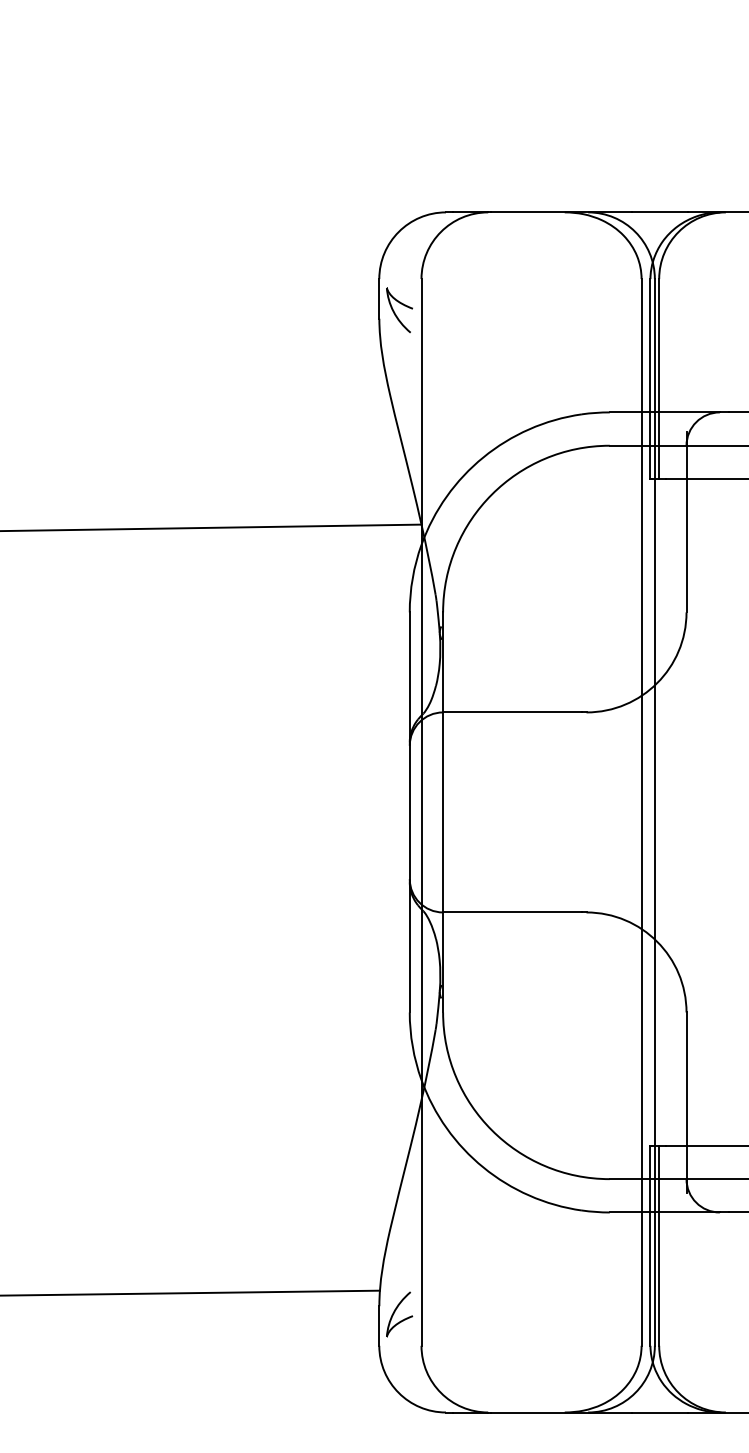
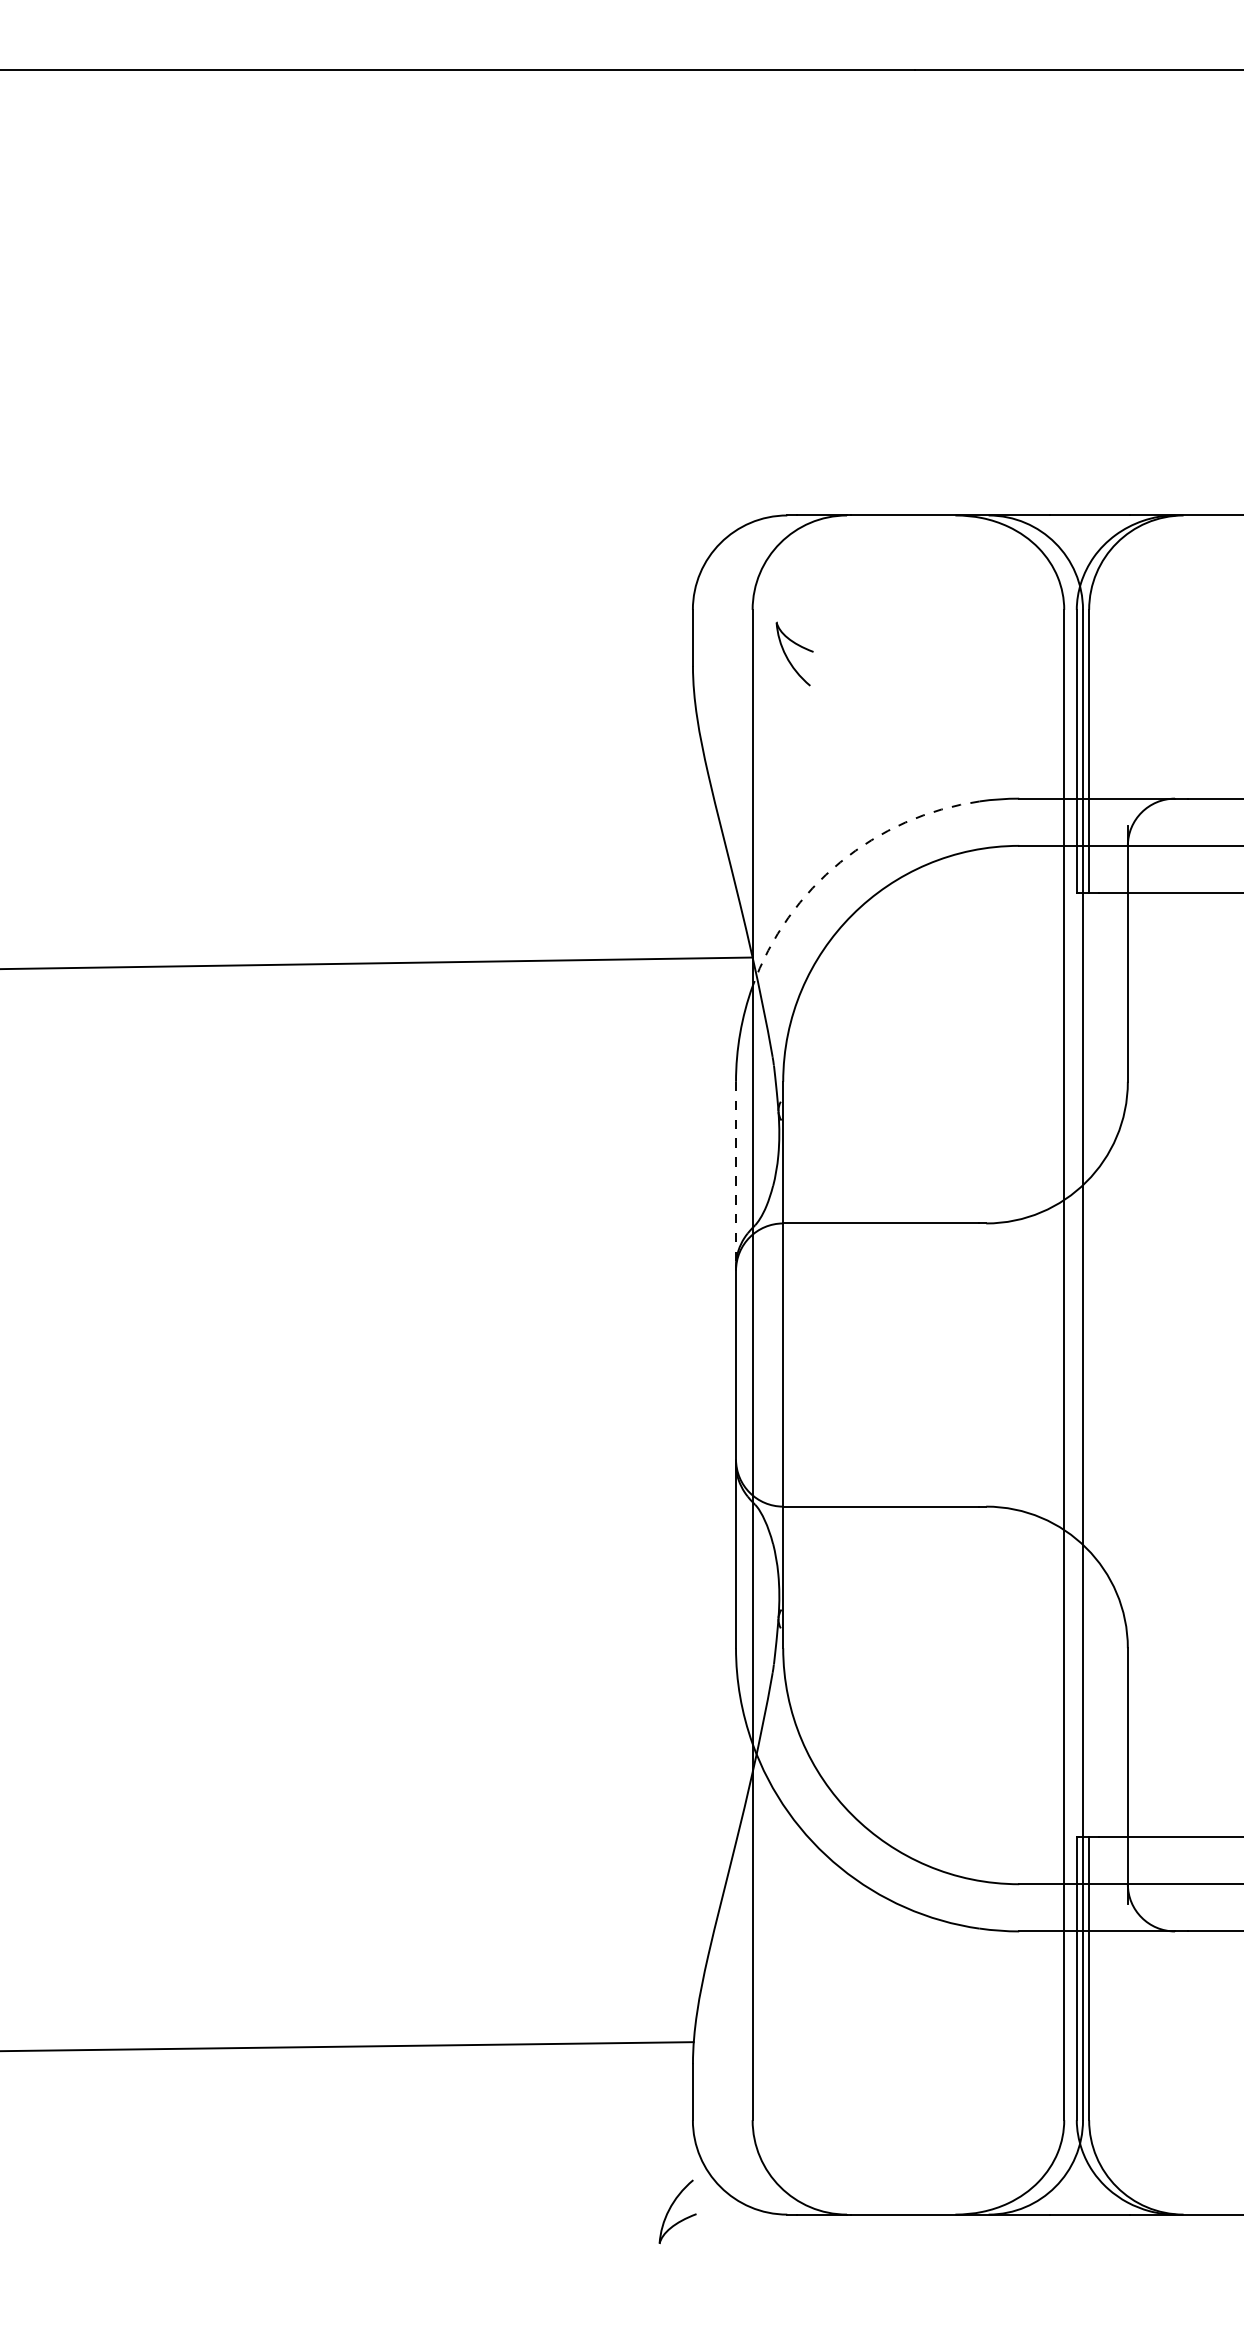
part: (394, 312) -> (787, 656), moved
arc: (483, 457) -> (840, 862), solid -> dashed
line: (410, 677) -> (736, 1173), solid -> dashed
part: (395, 1310) -> (672, 2206), moved

